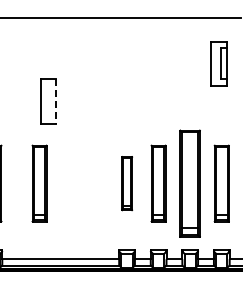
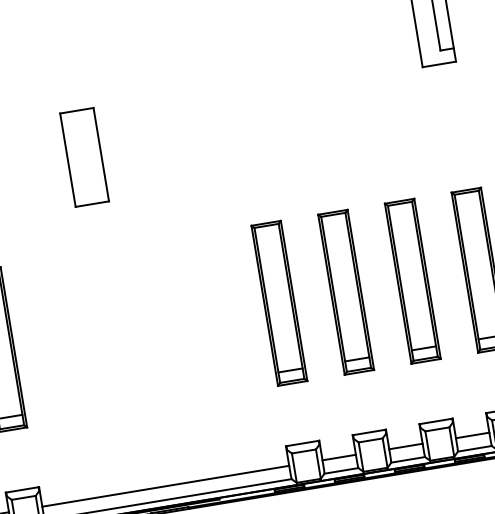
line: (56, 102) -> (101, 156), dashed -> solid
part: (39, 183) -> (94, 333), removed
part: (127, 183) -> (280, 302), size x1.43
part: (190, 183) -> (413, 280), size x0.71

